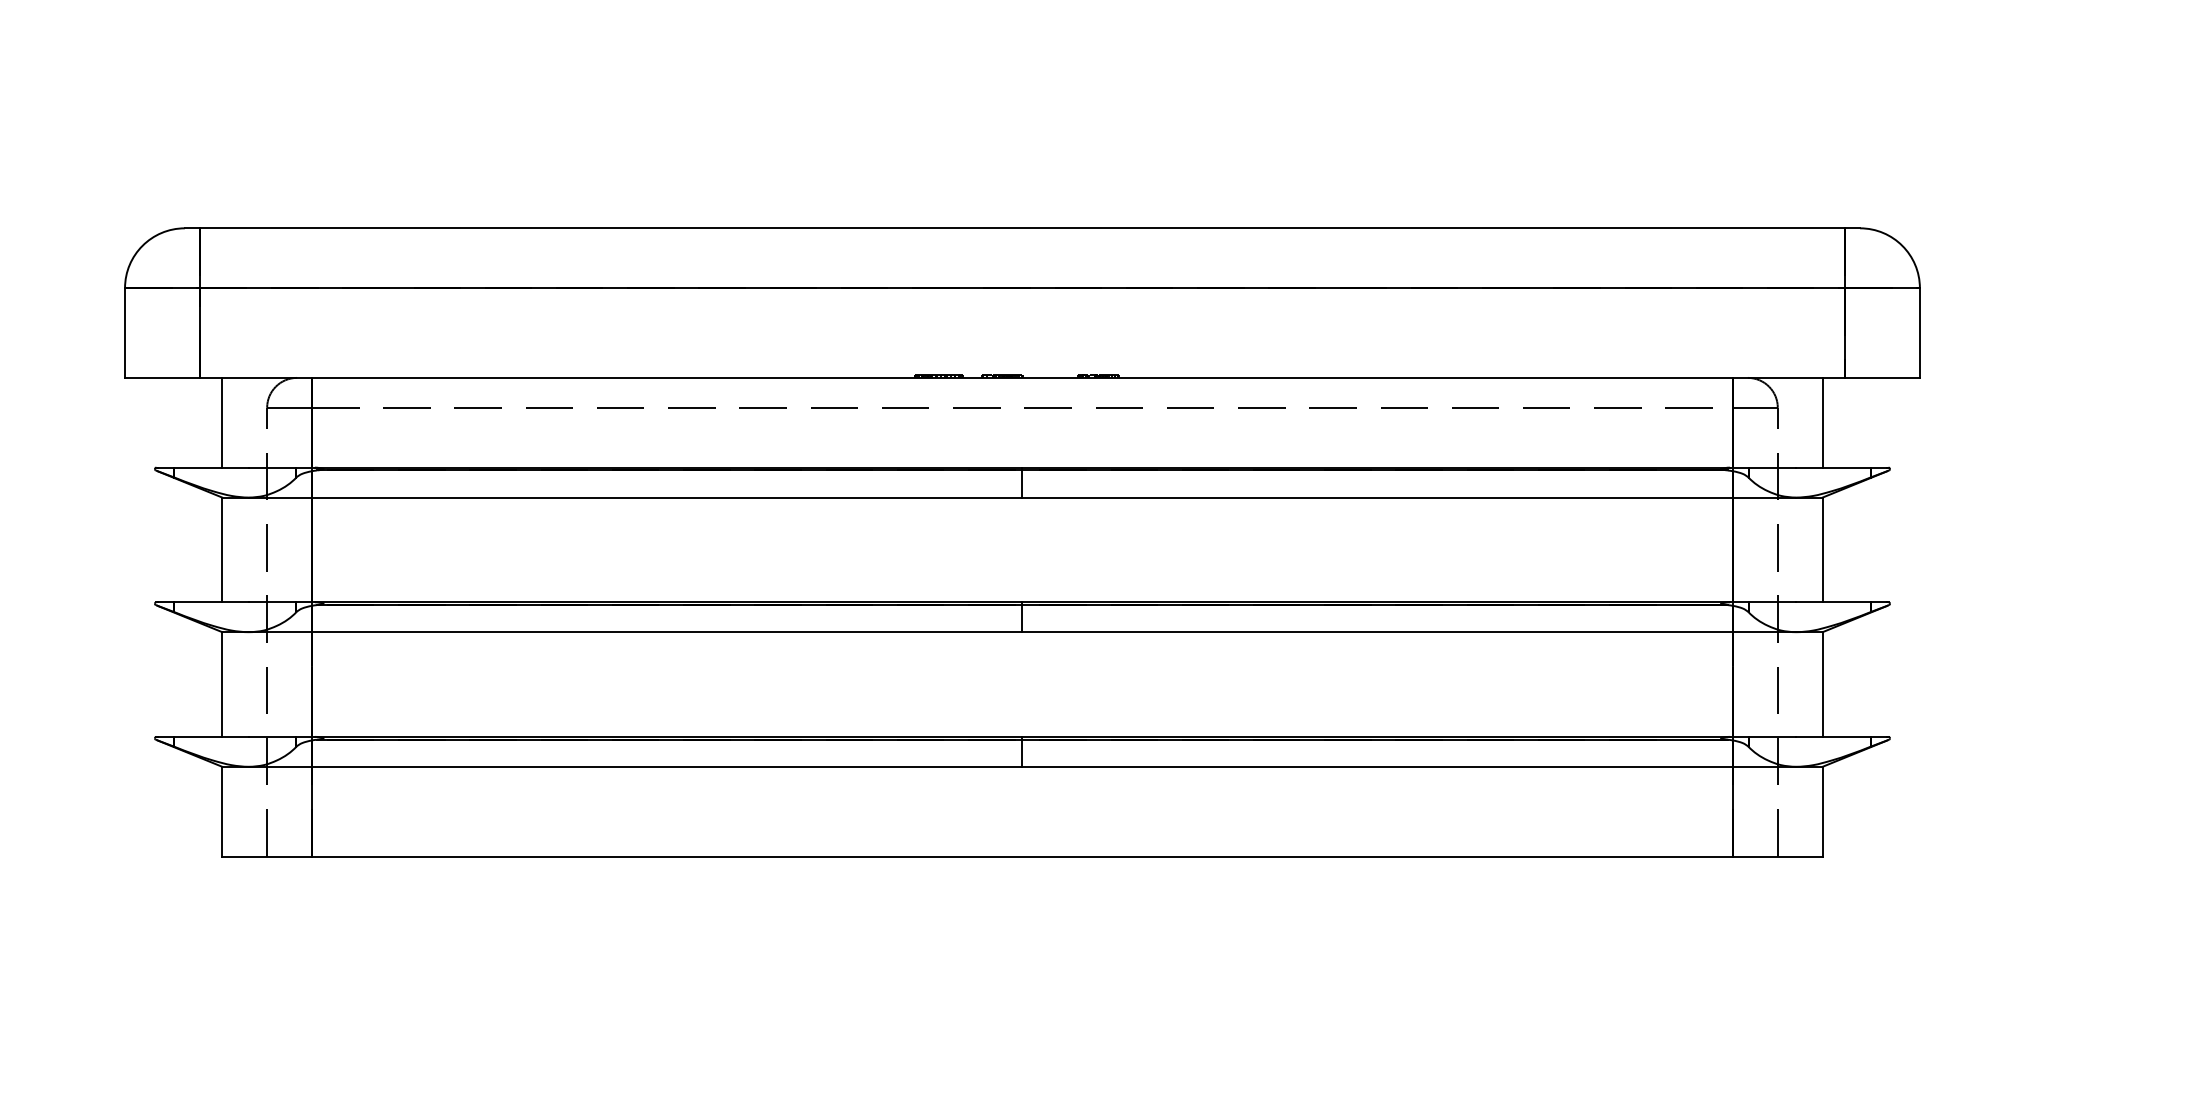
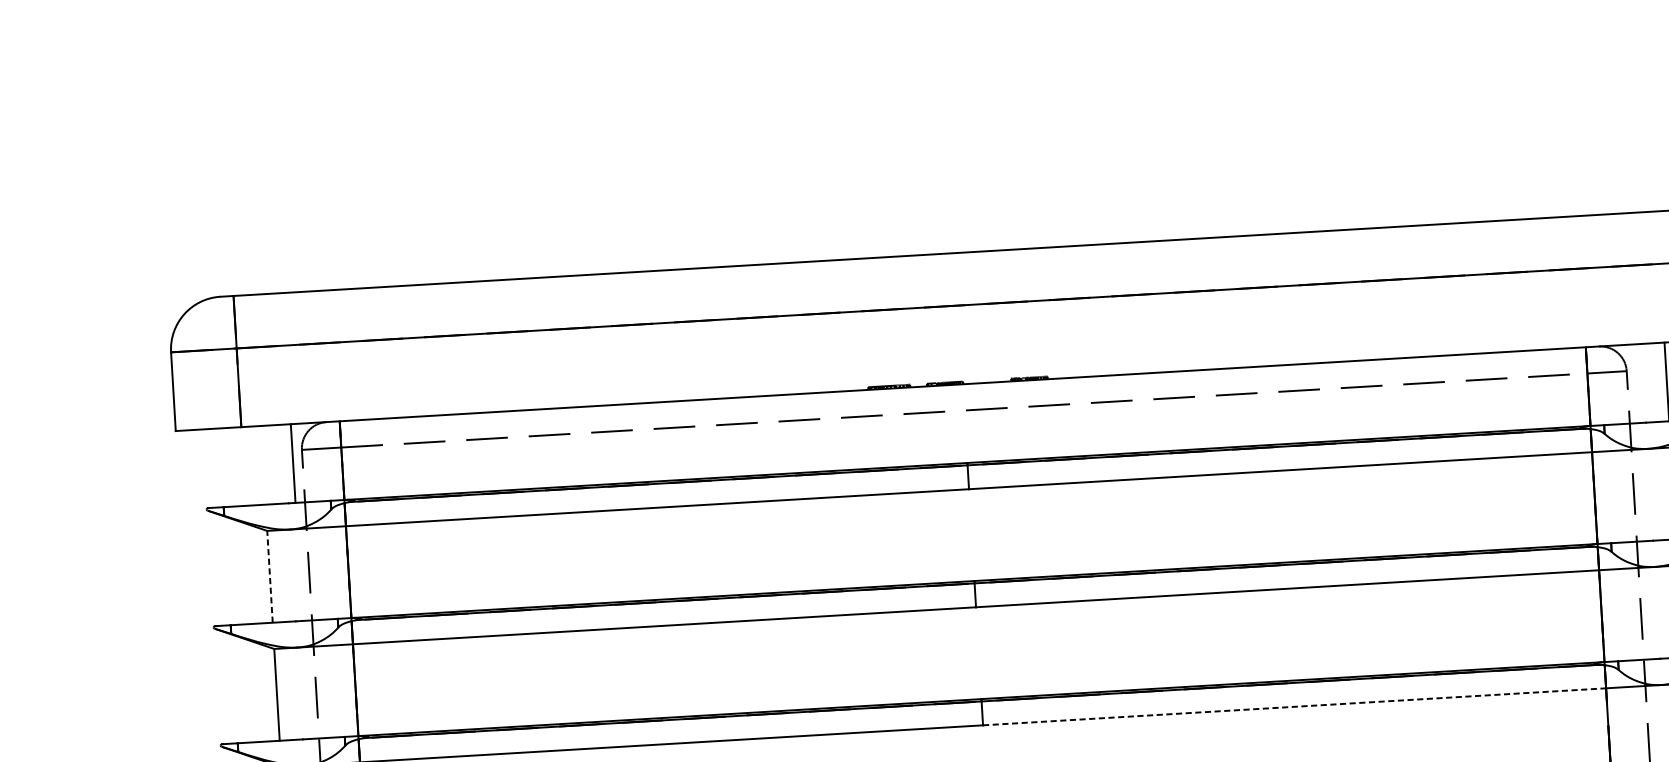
line: (222, 422) -> (293, 463), moved
line: (222, 549) -> (270, 576), solid -> dashed
line: (1378, 766) -> (1295, 706), solid -> dashed

